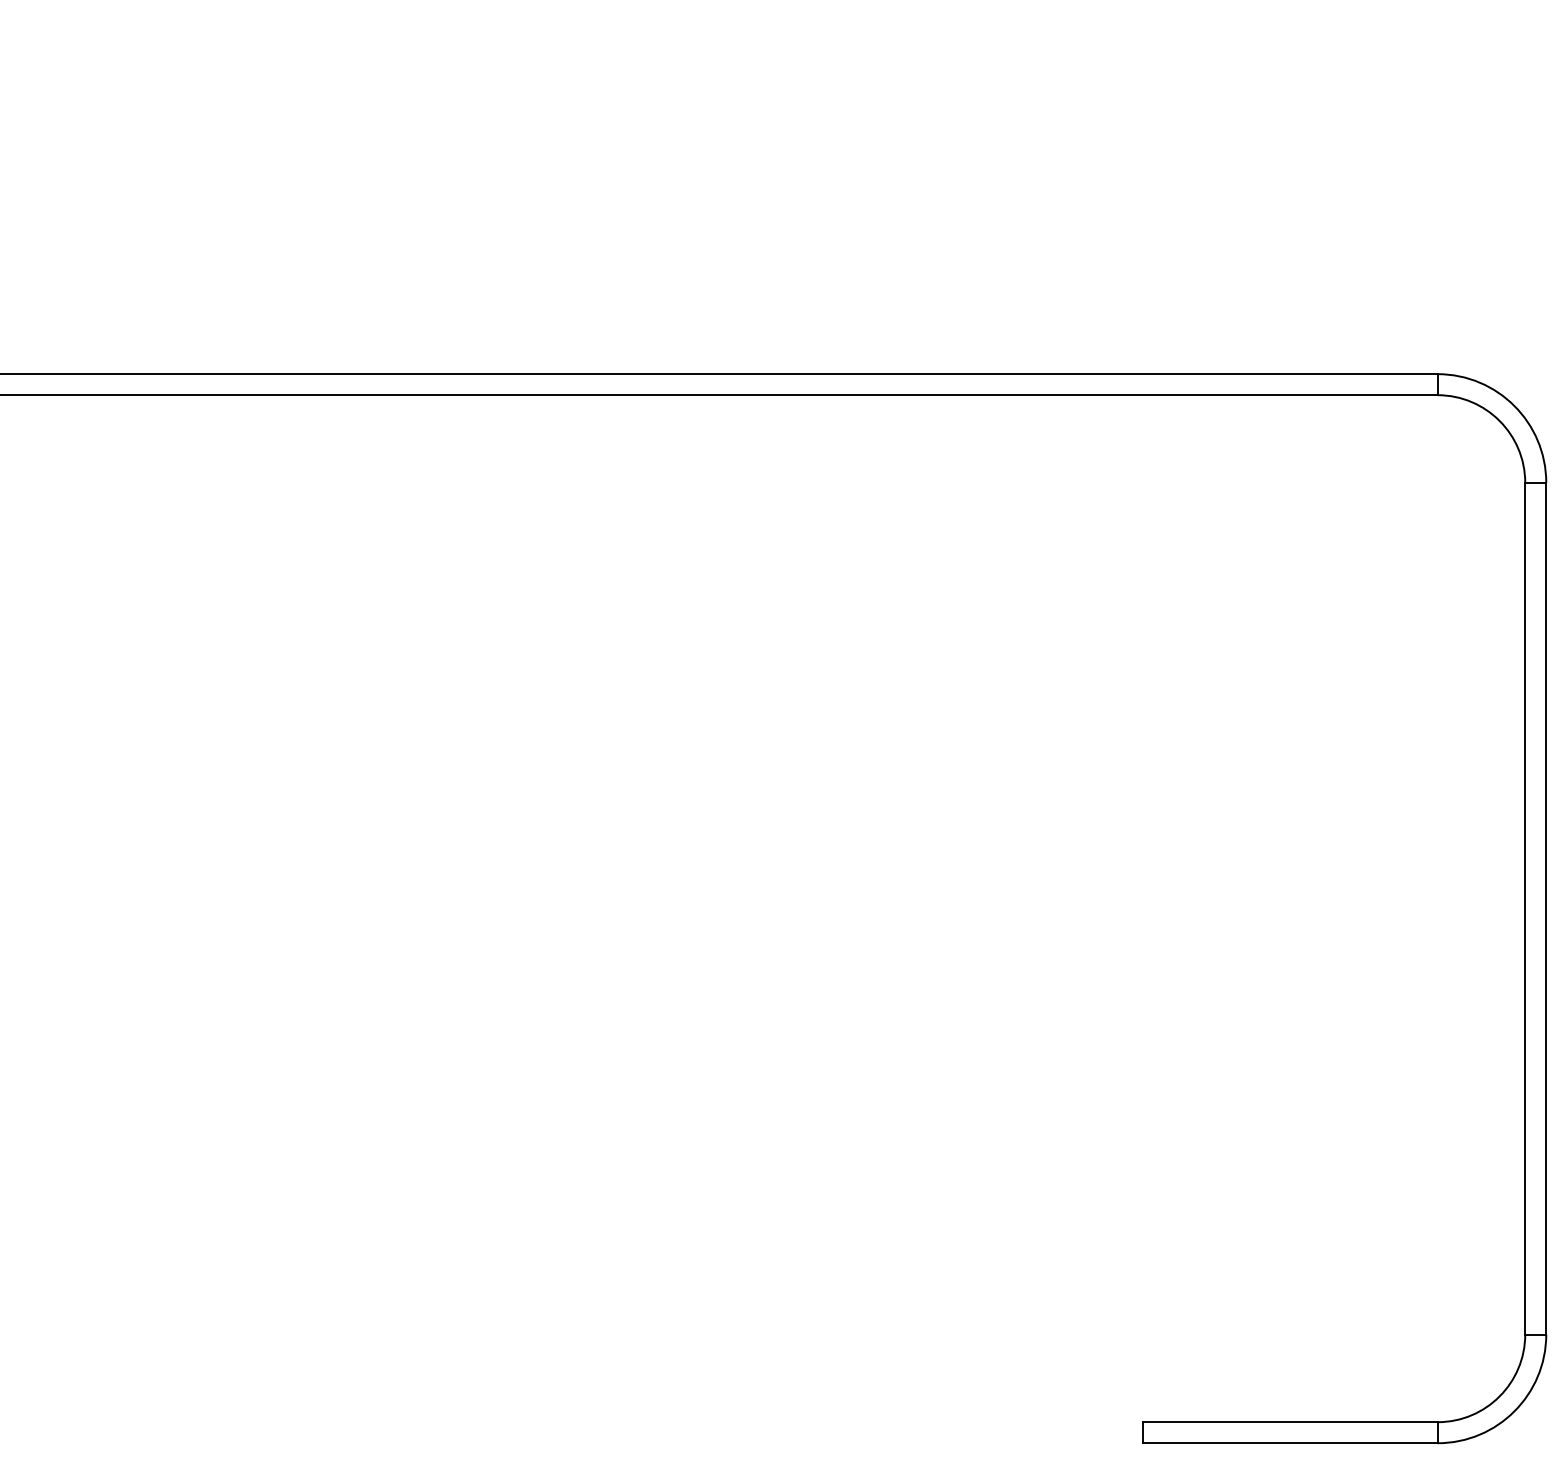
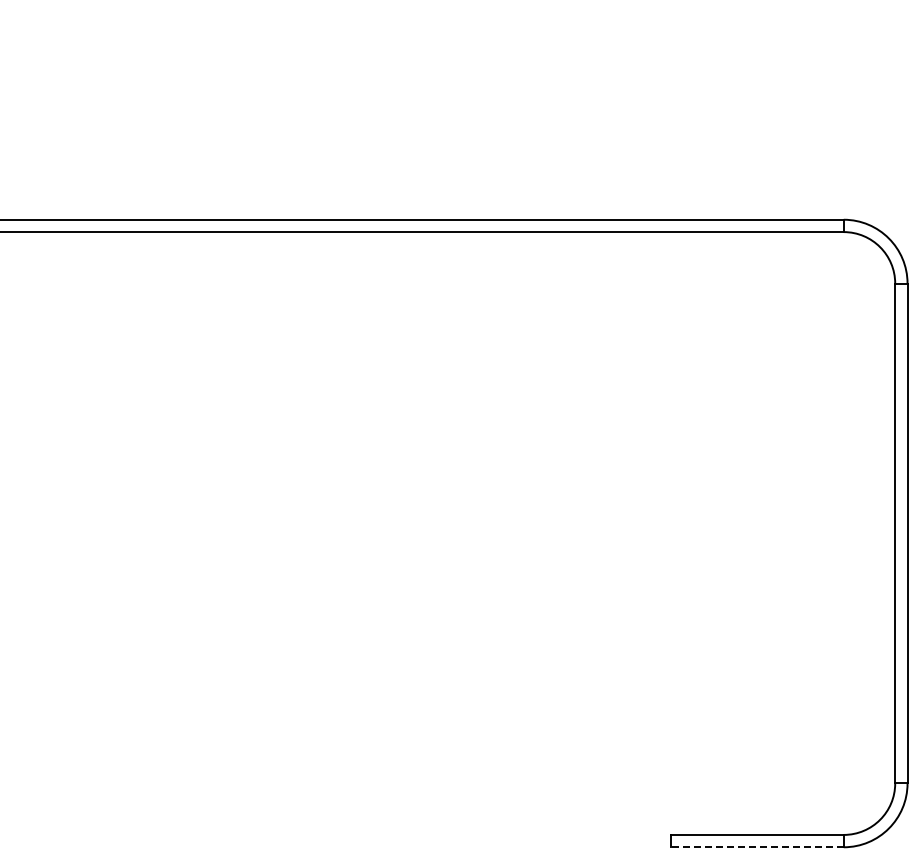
line: (1288, 1443) -> (756, 847), solid -> dashed

